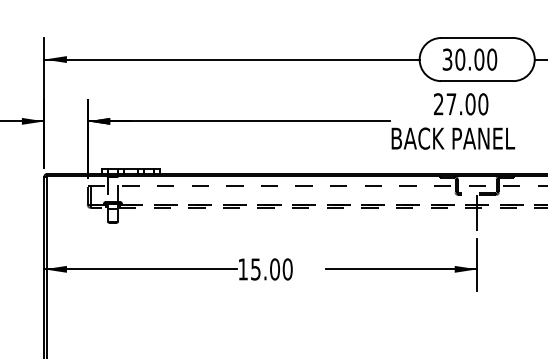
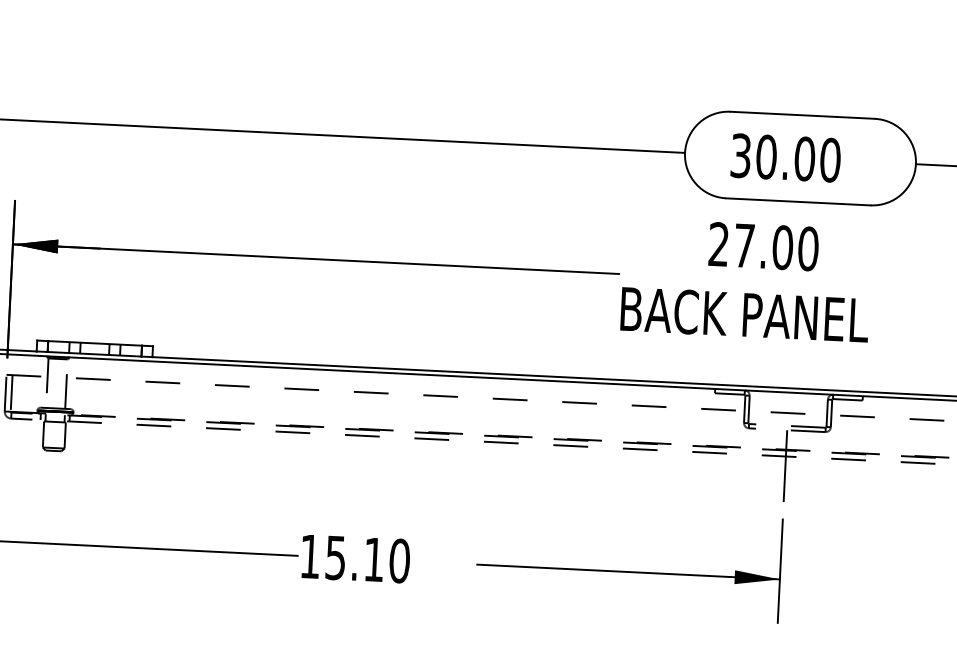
text: (274, 269) -> (373, 559), 15.00 -> 15.10

